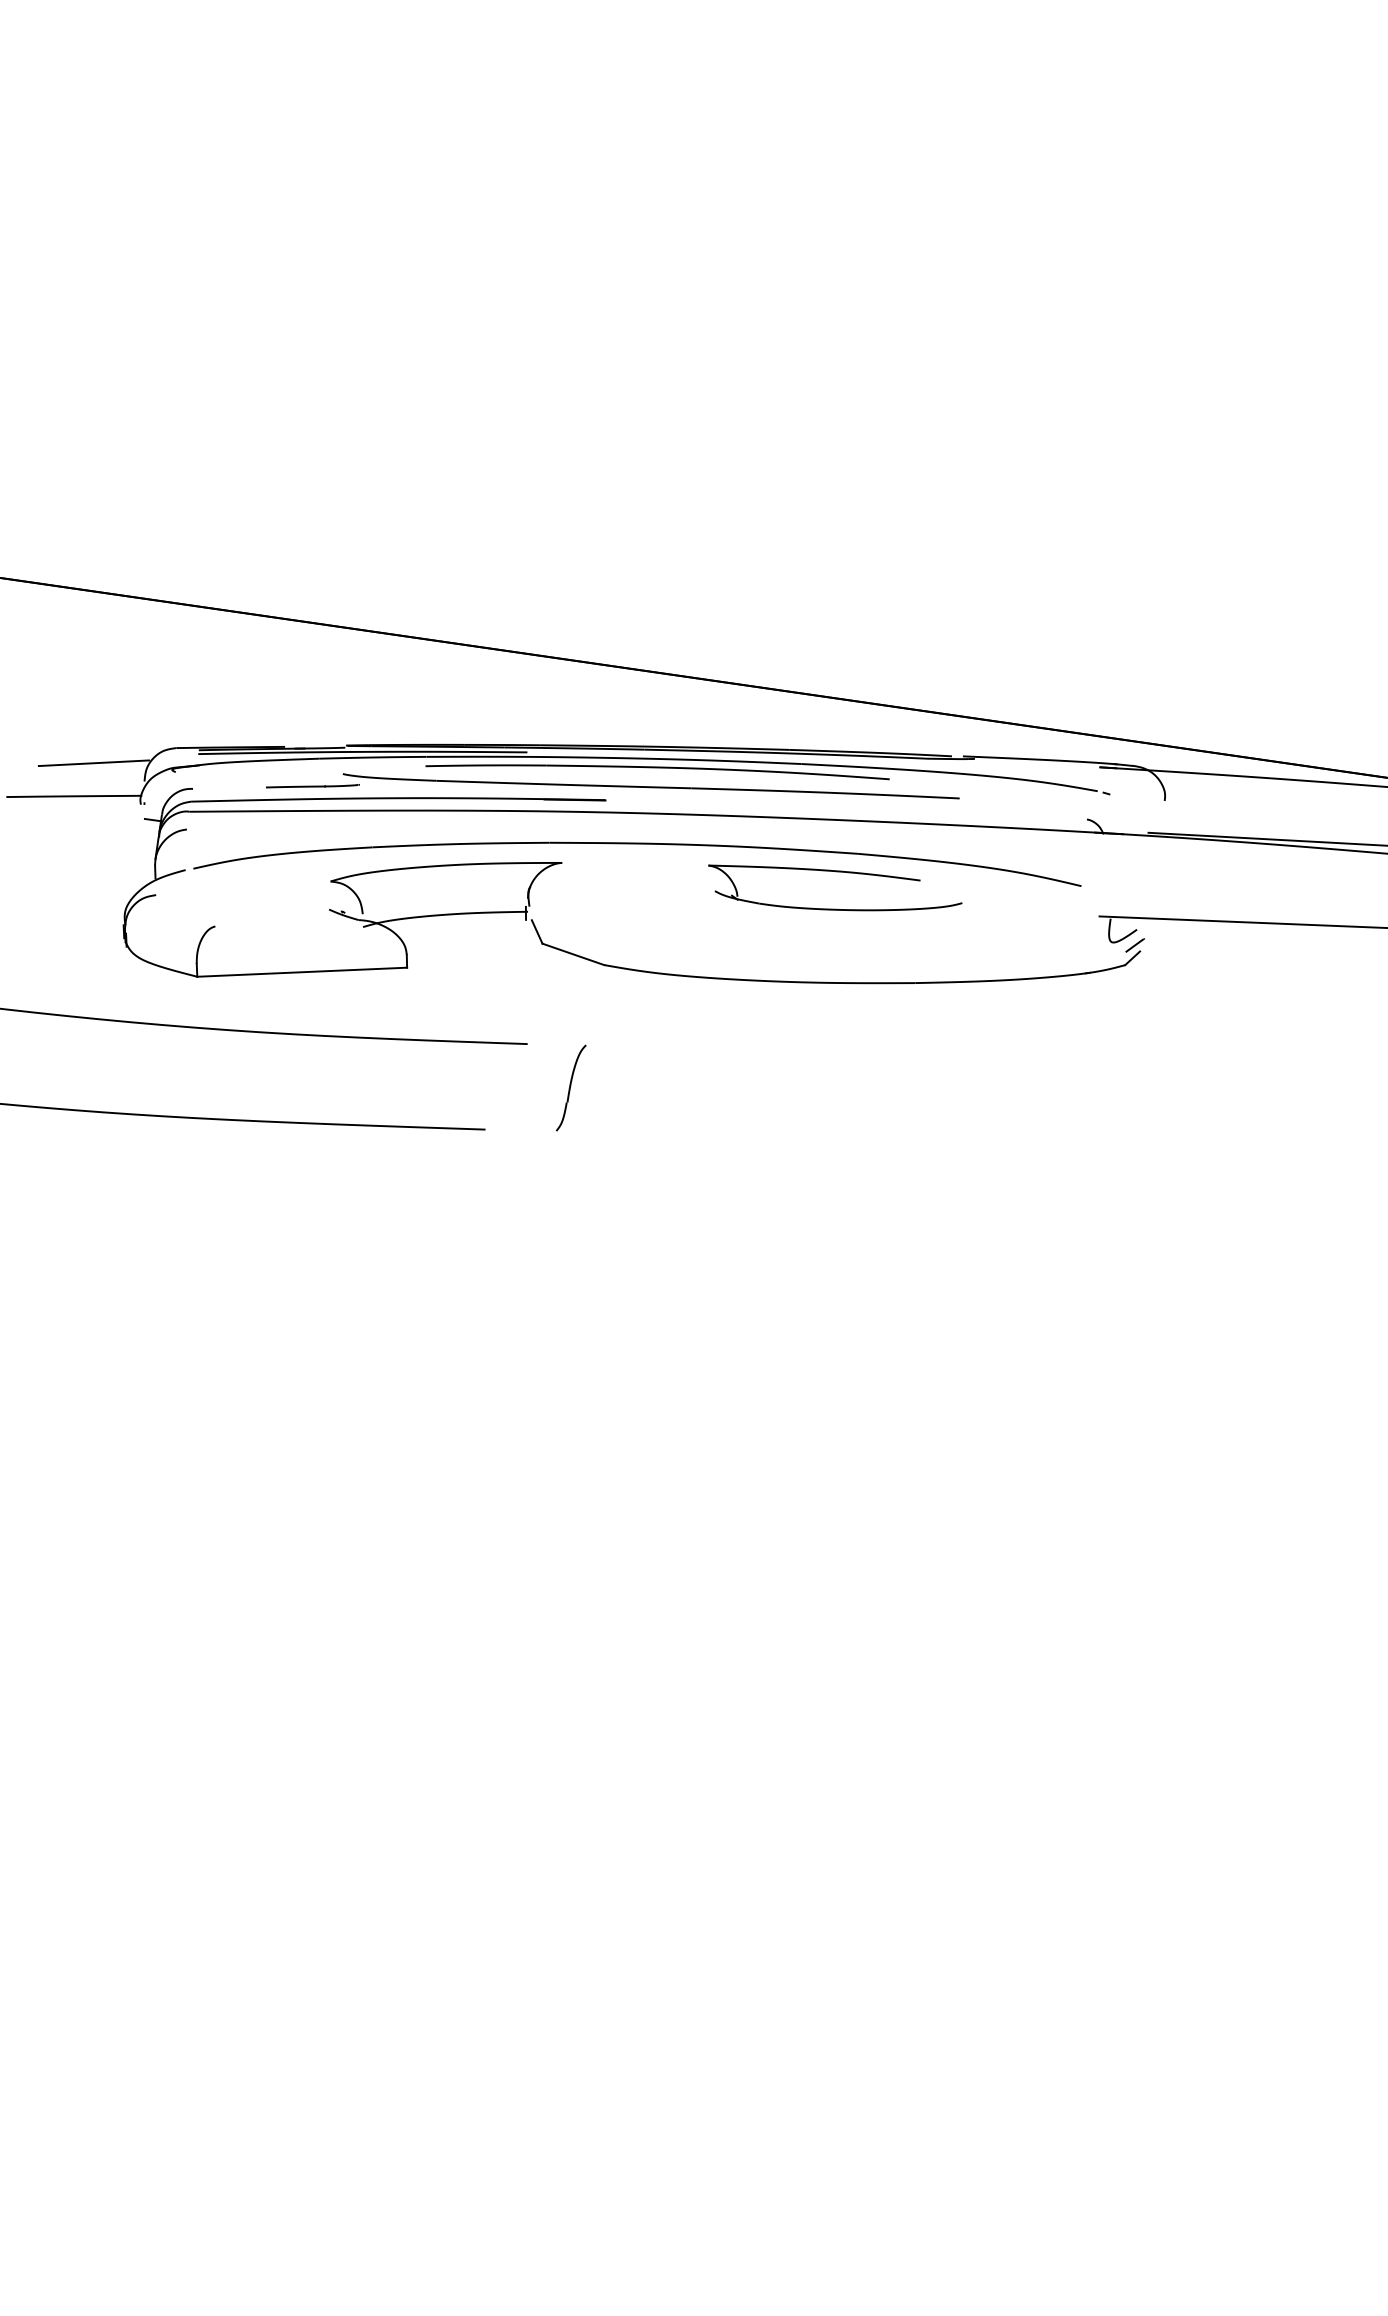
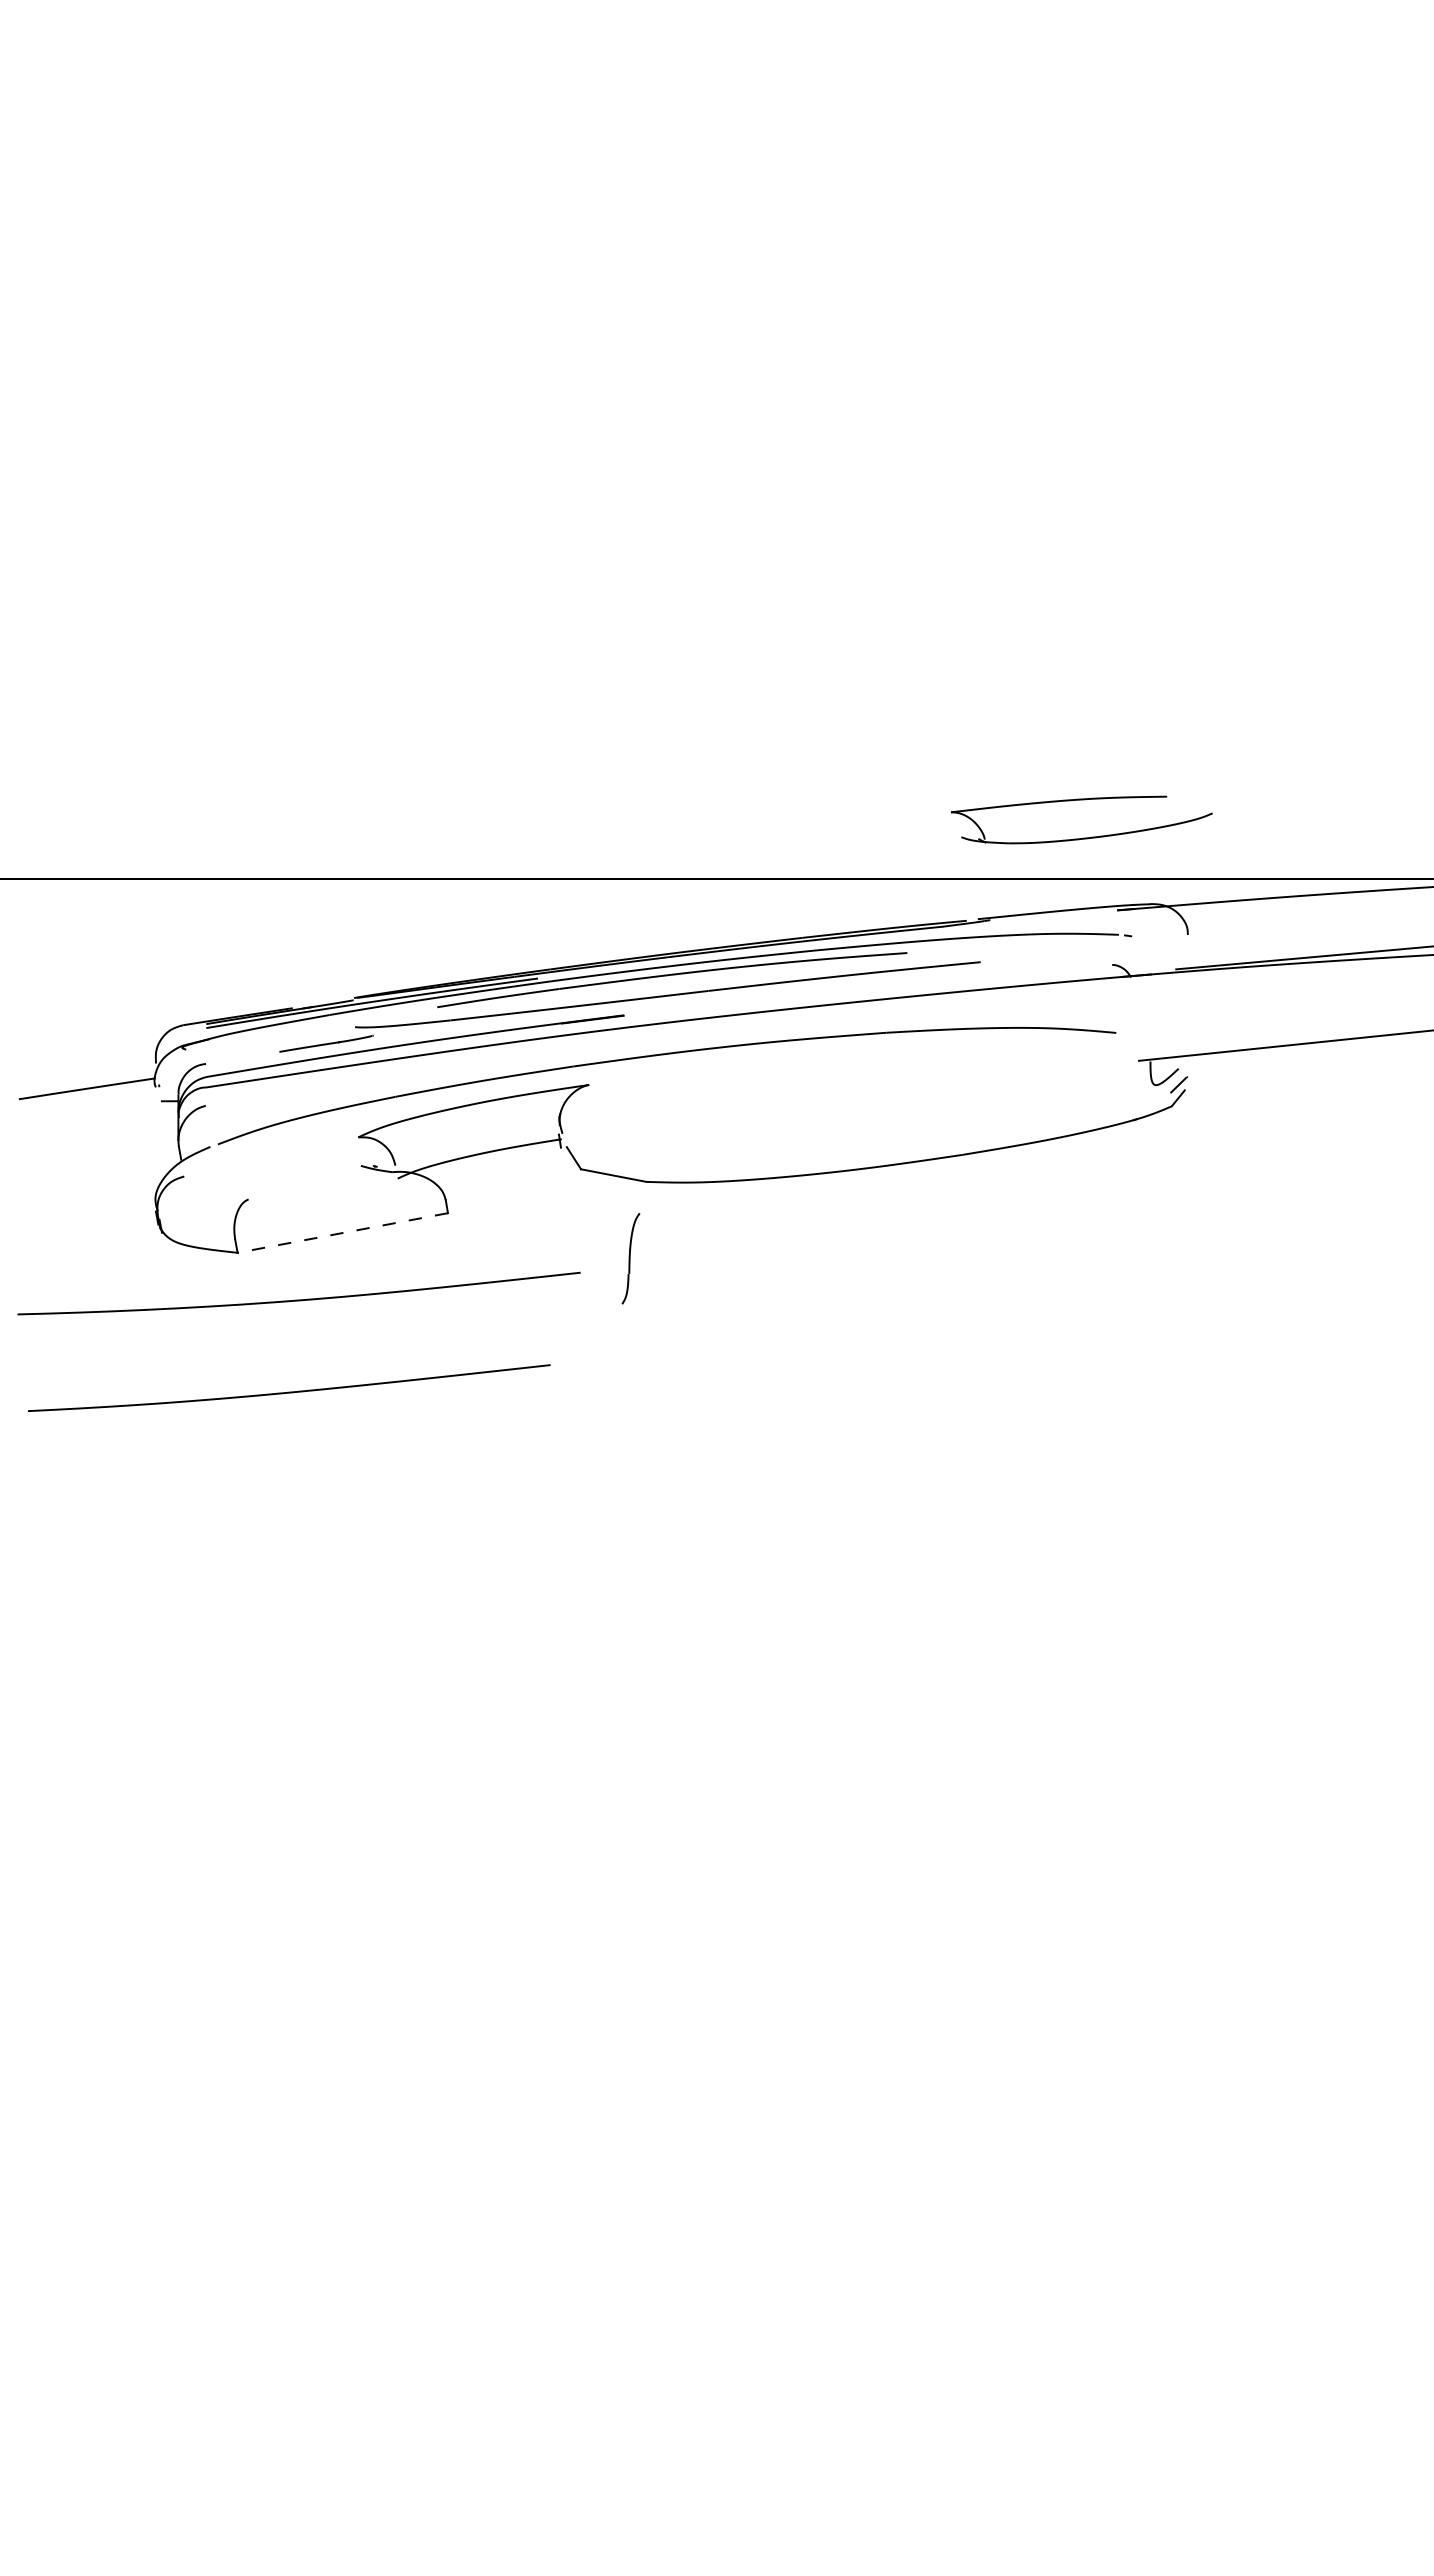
line: (94, 763) -> (102, 1052), removed
part: (832, 908) -> (1082, 837), moved
line: (301, 972) -> (342, 1233), solid -> dashed
part: (570, 1087) -> (630, 1258), moved

